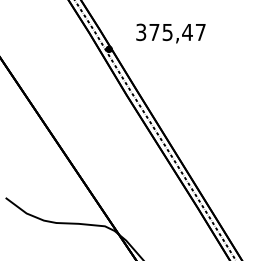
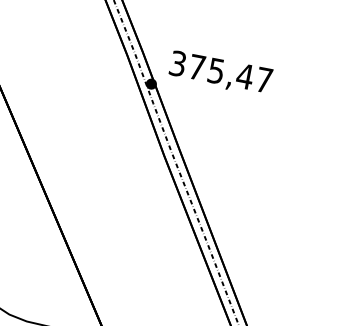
text: (170, 33) -> (220, 73), moved

